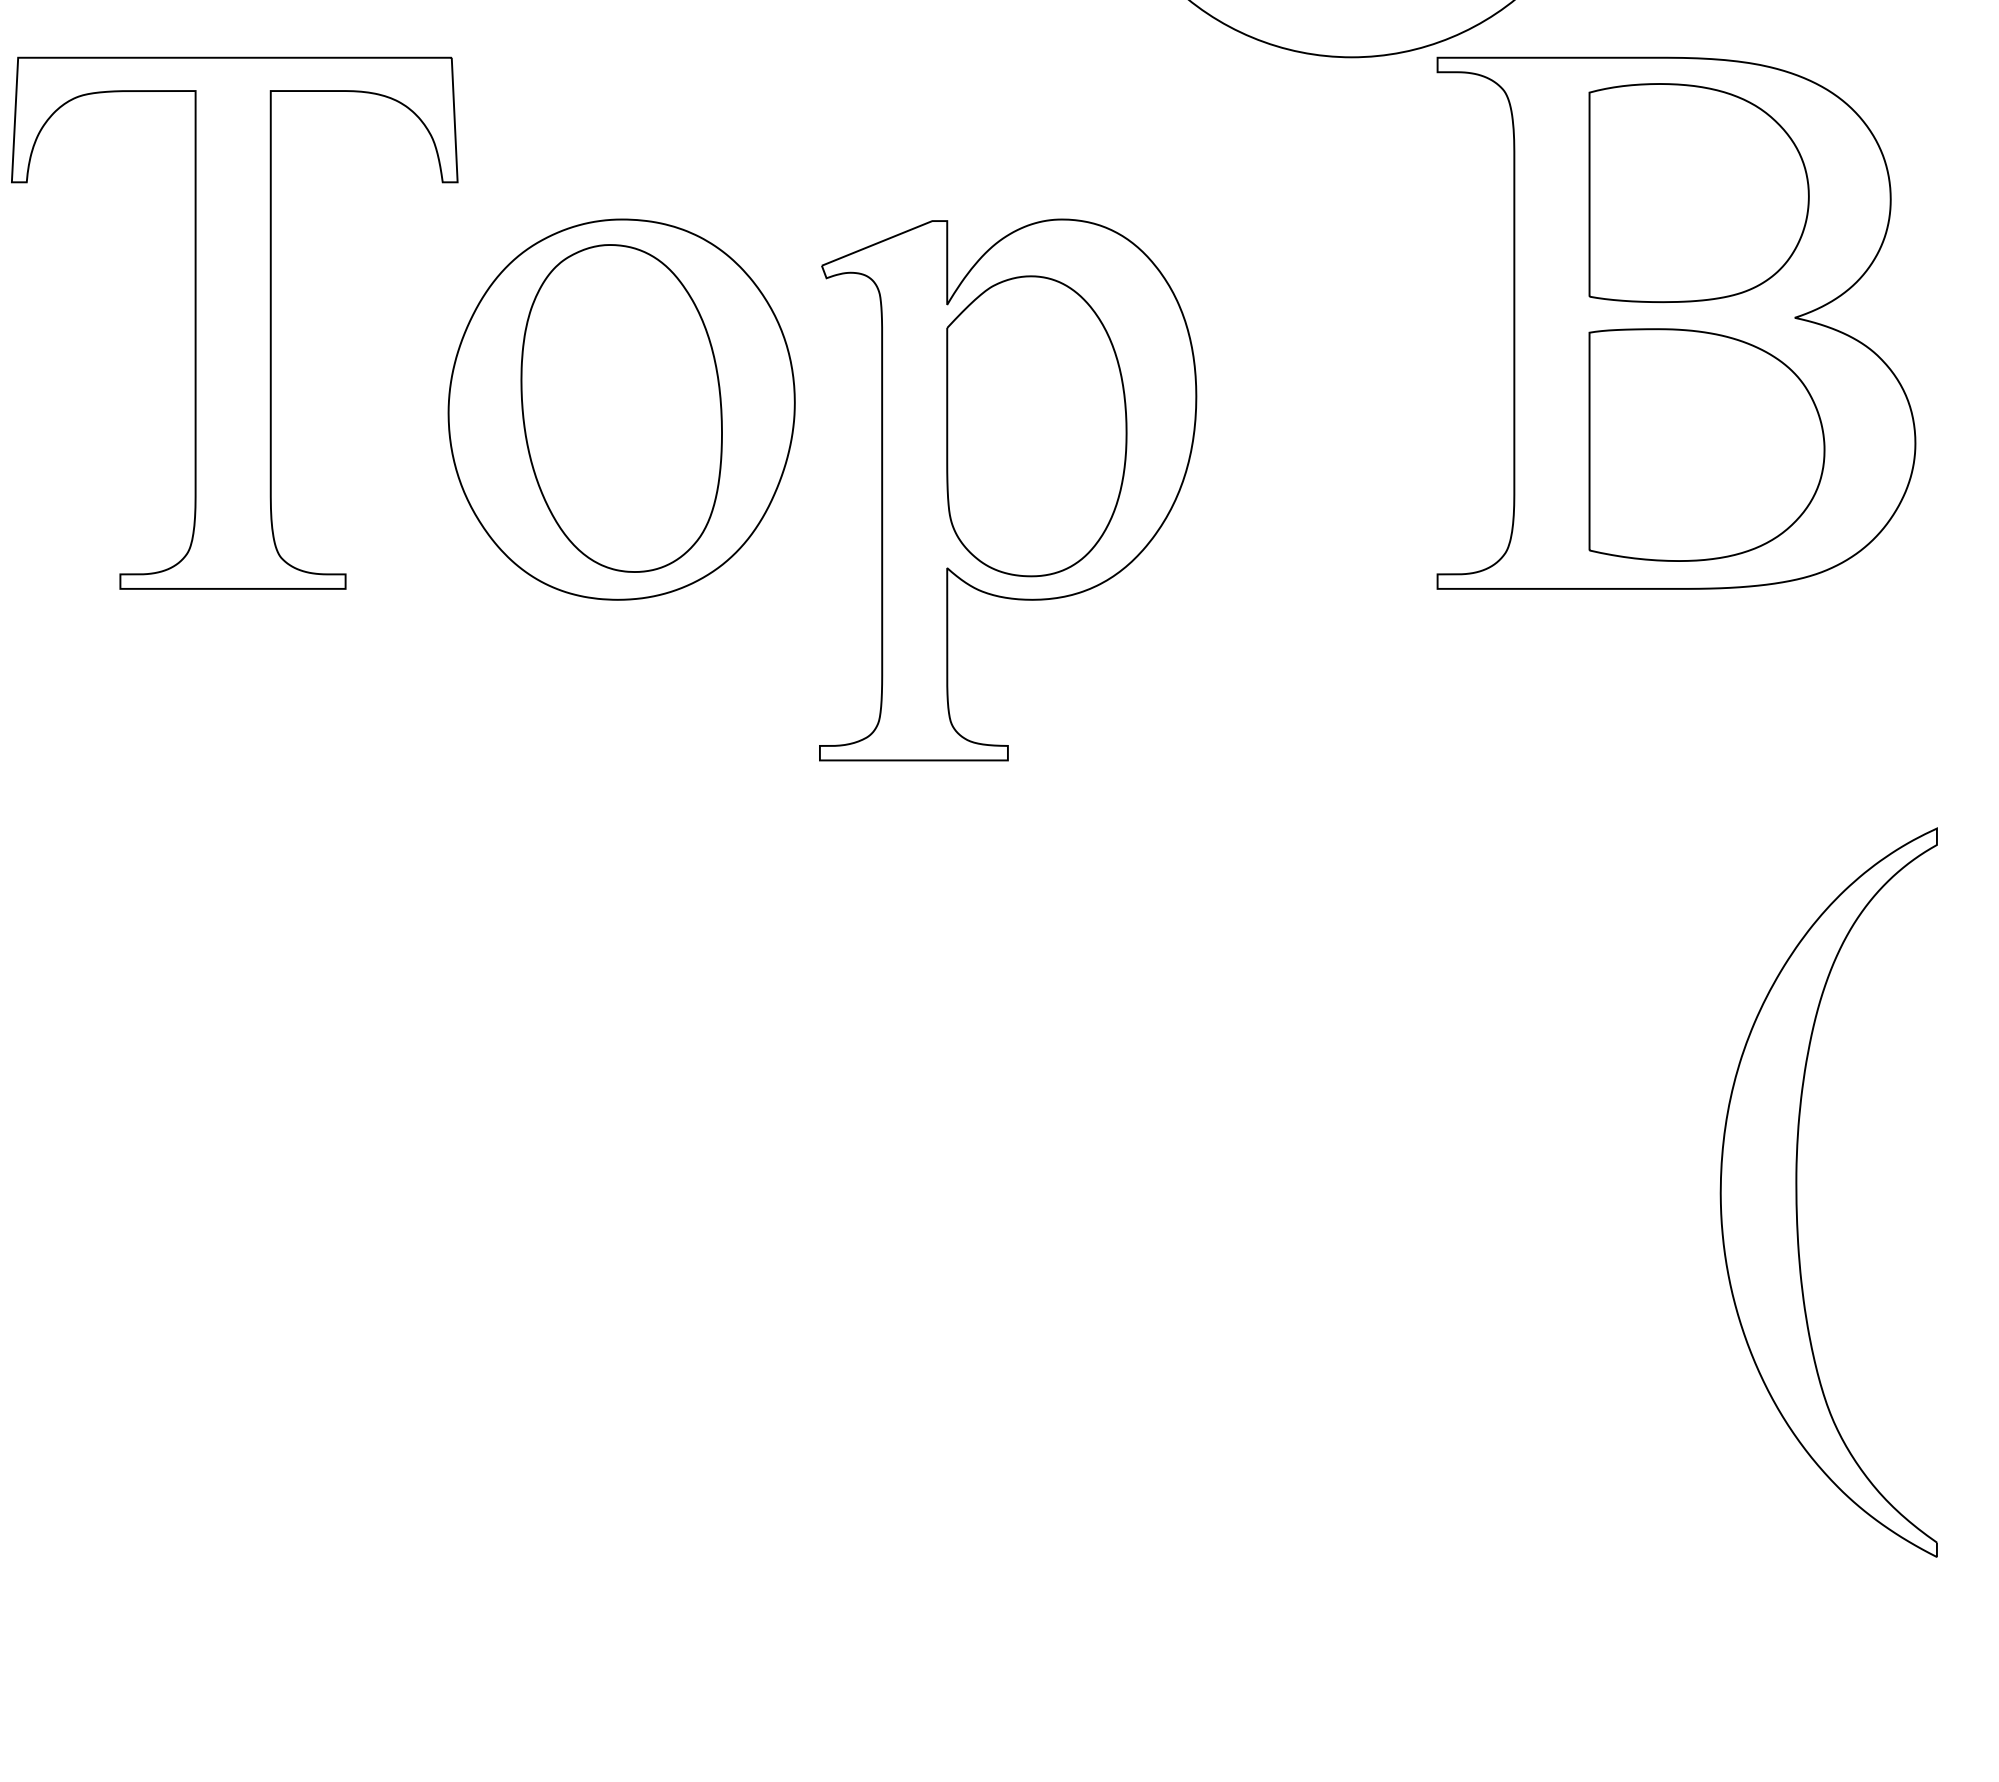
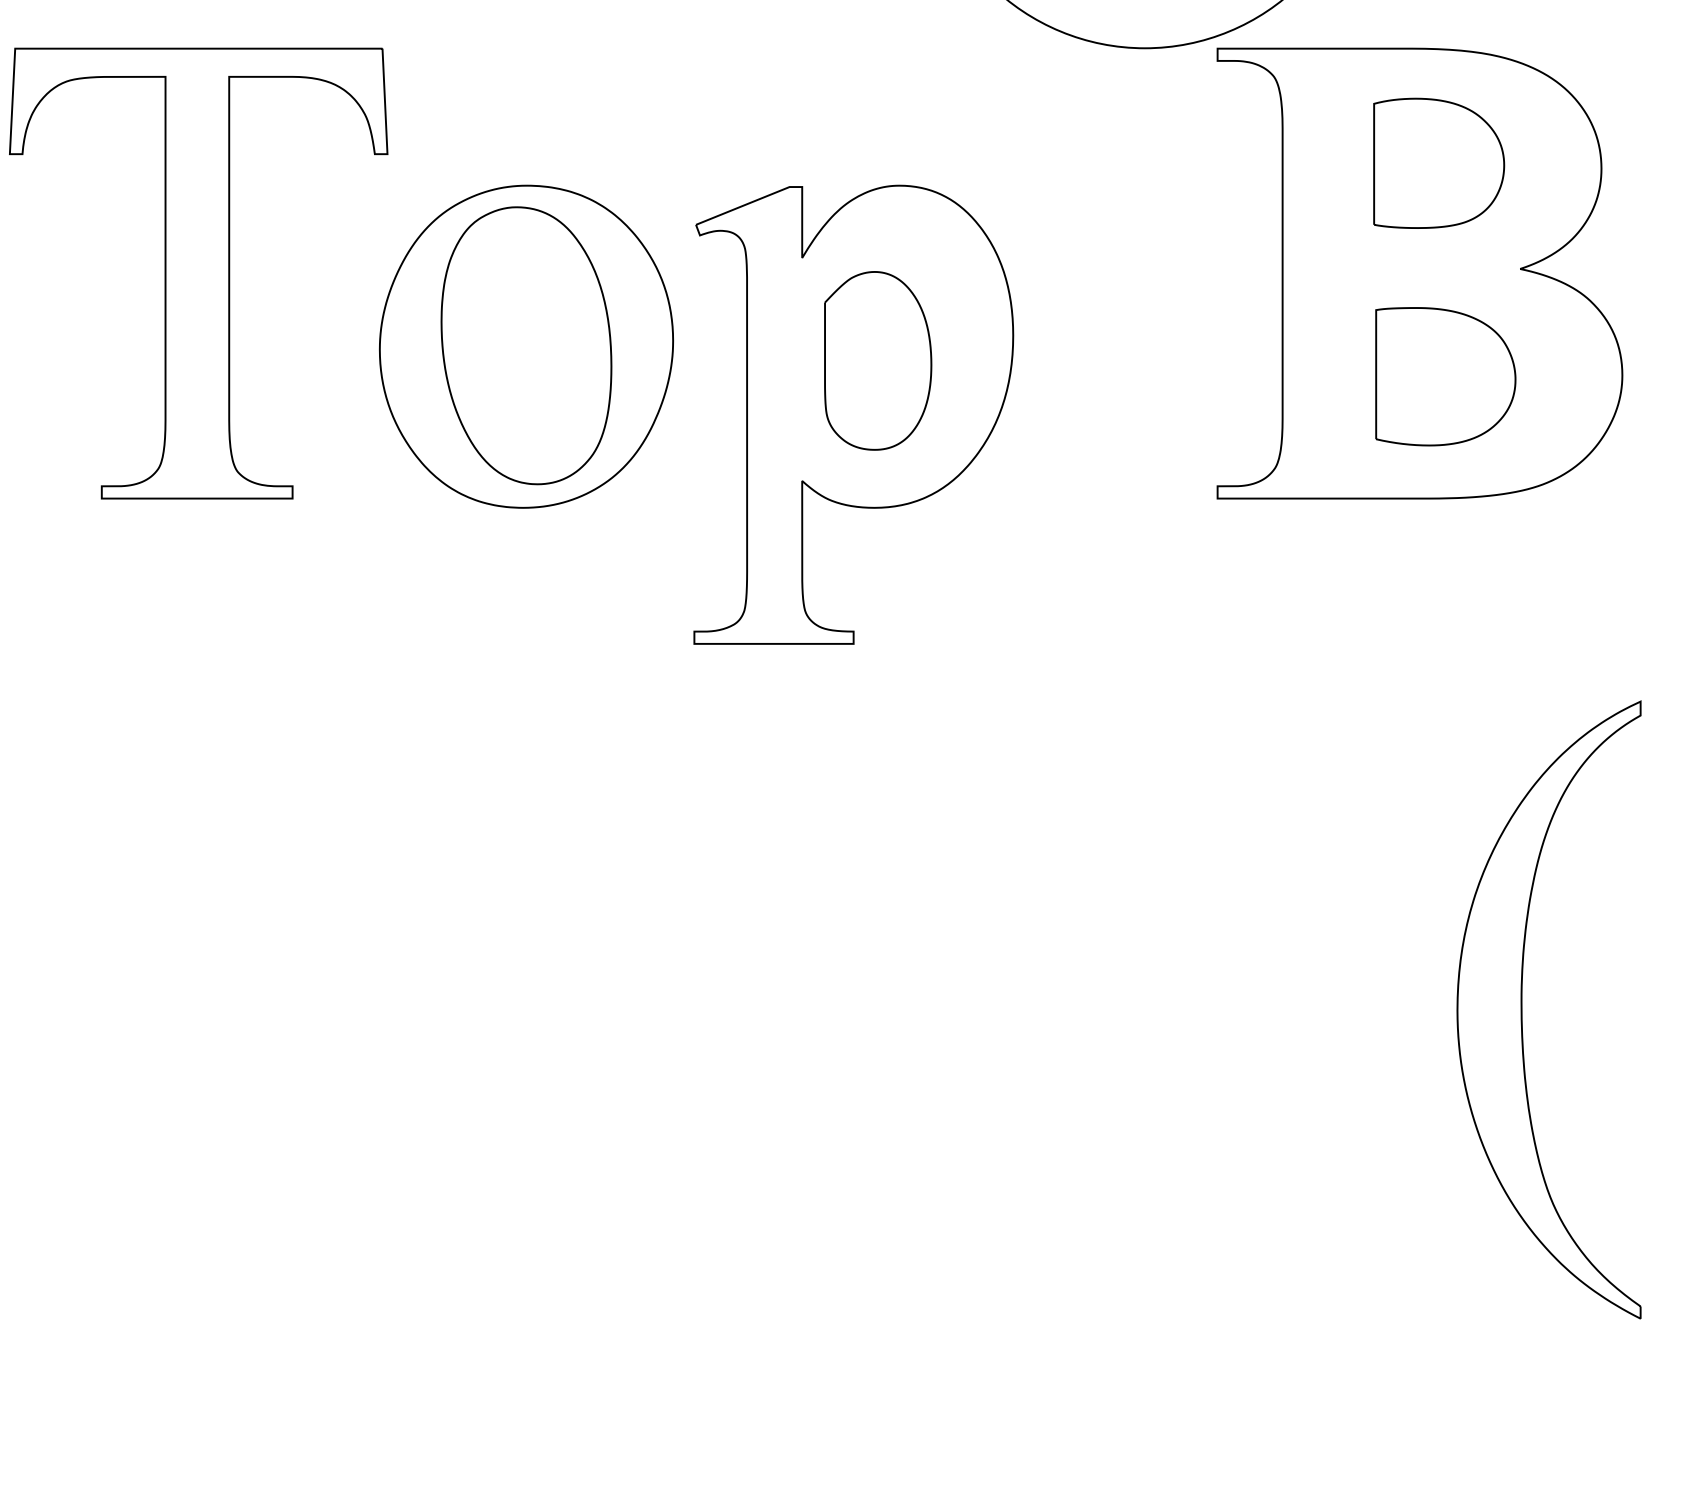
part: (1698, 193) -> (1438, 163), size x0.7
part: (1036, 426) -> (877, 361), size x0.7
part: (1706, 444) -> (1445, 376), size x0.7

